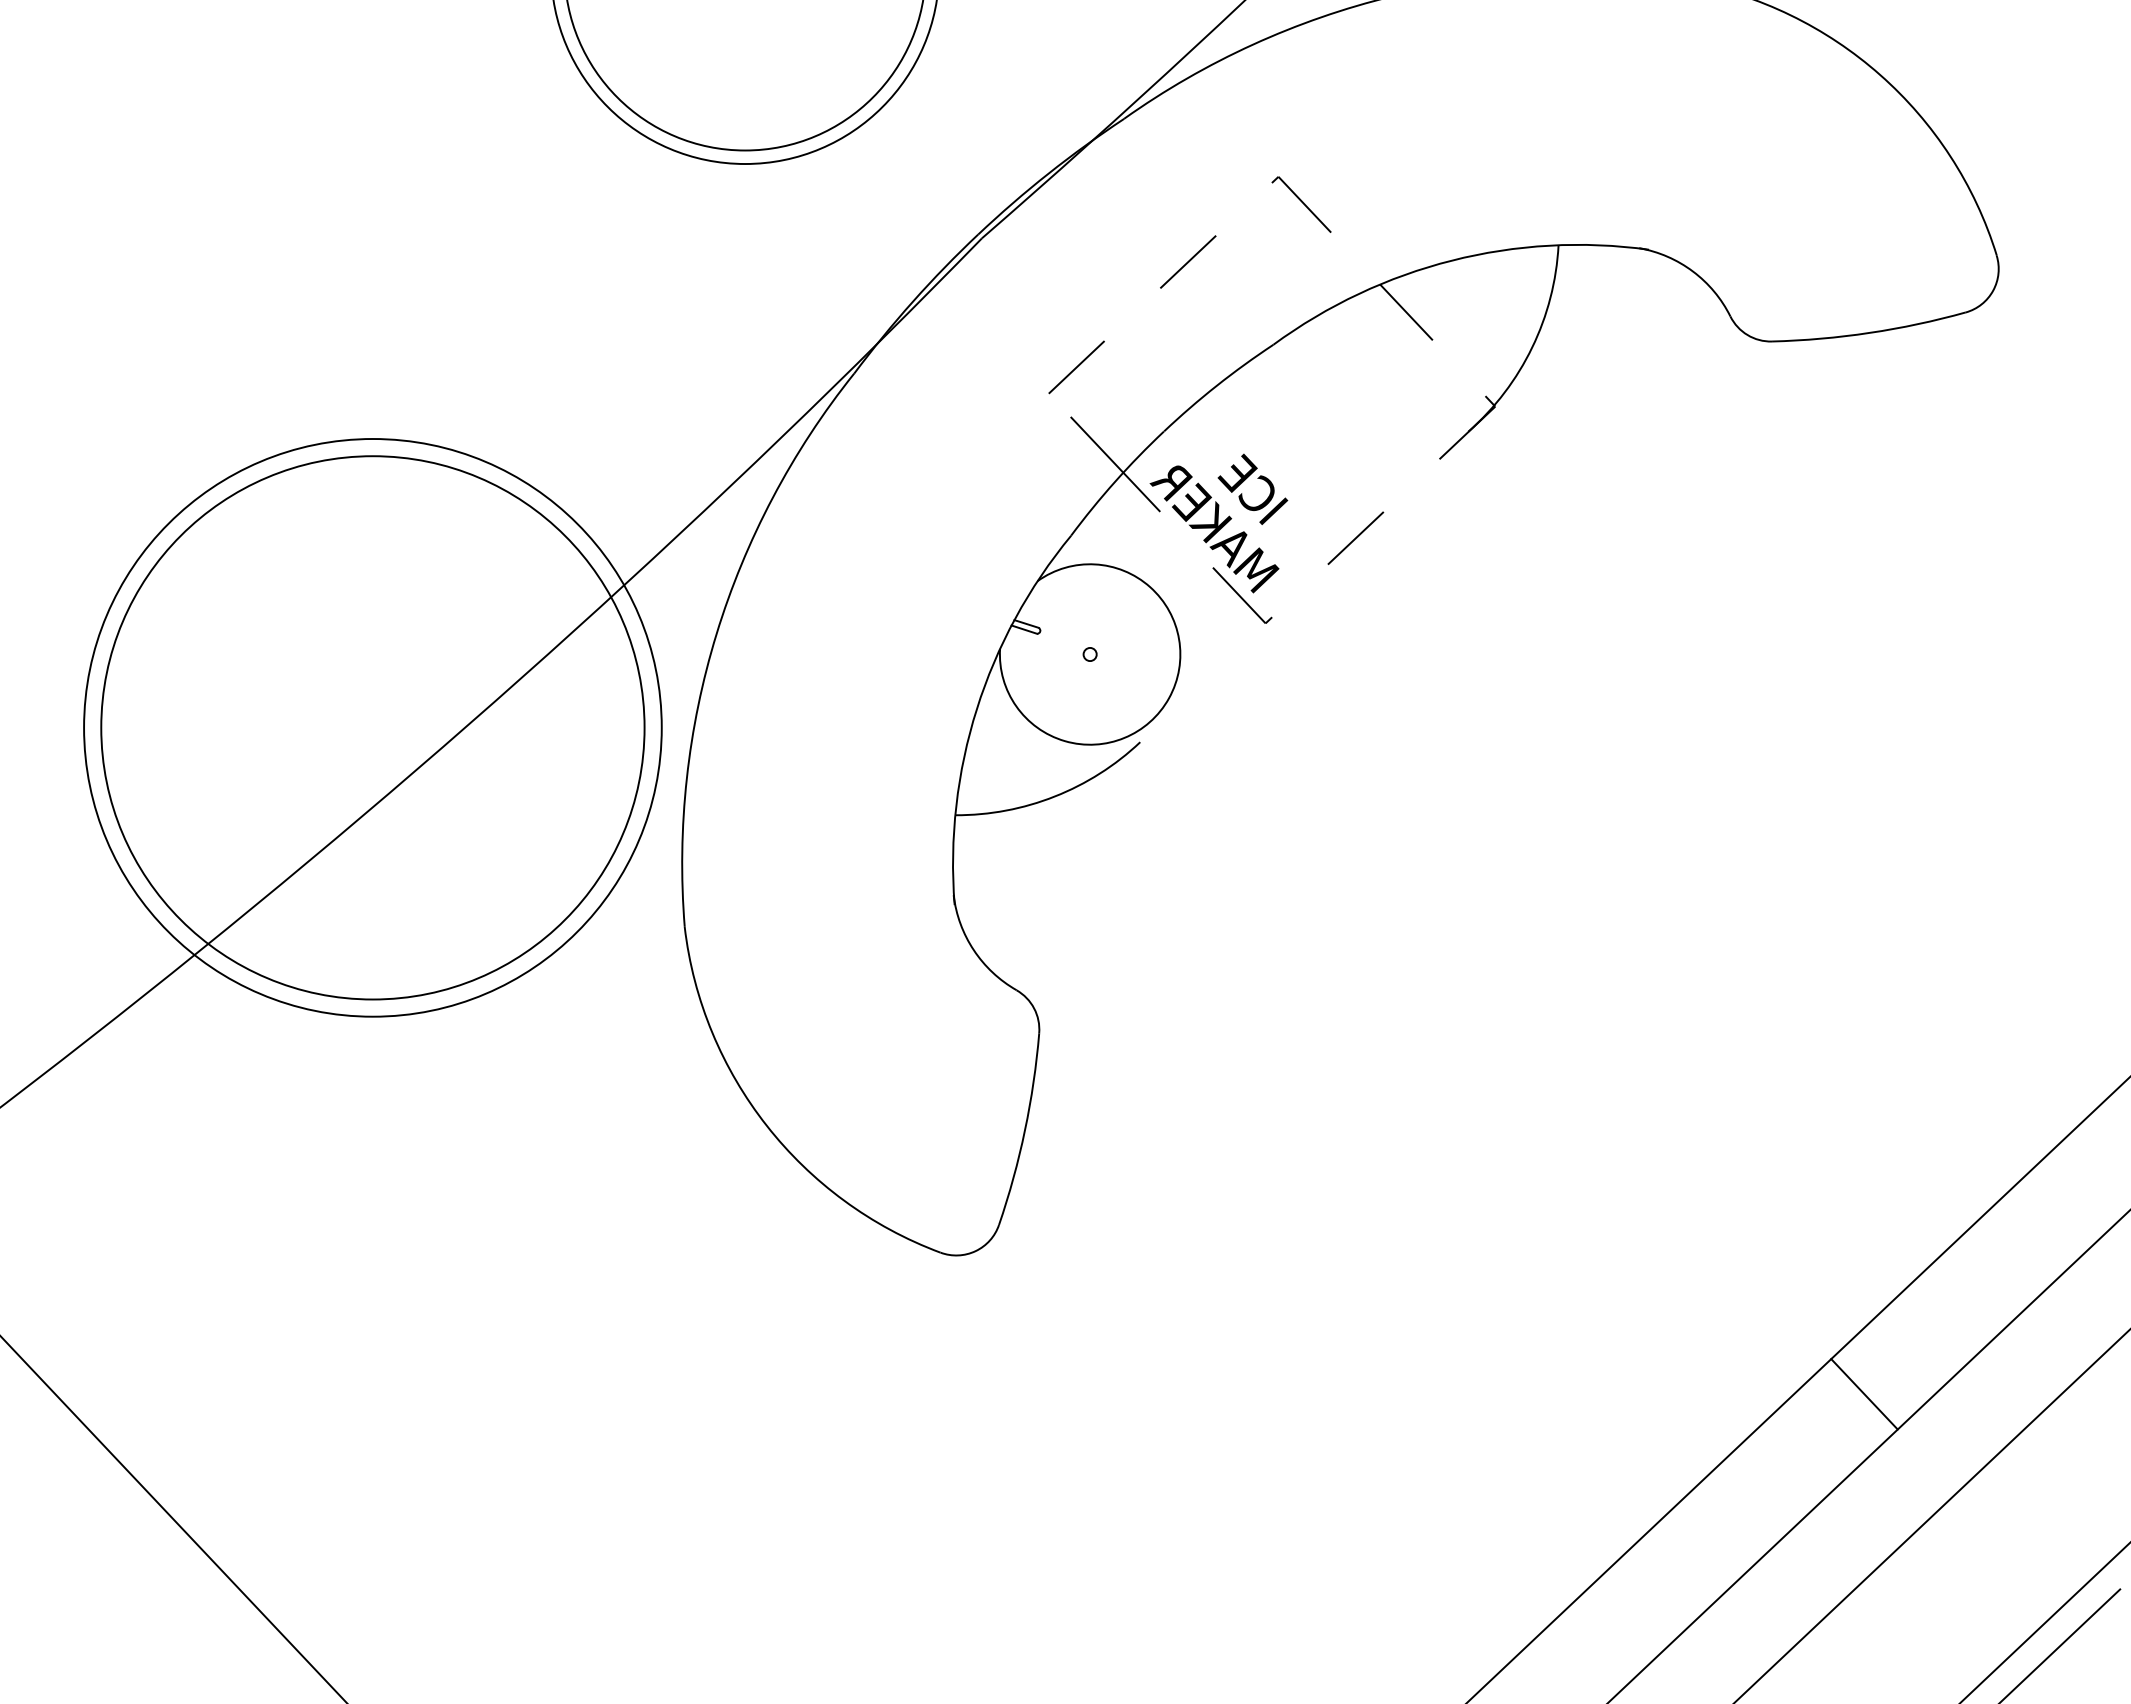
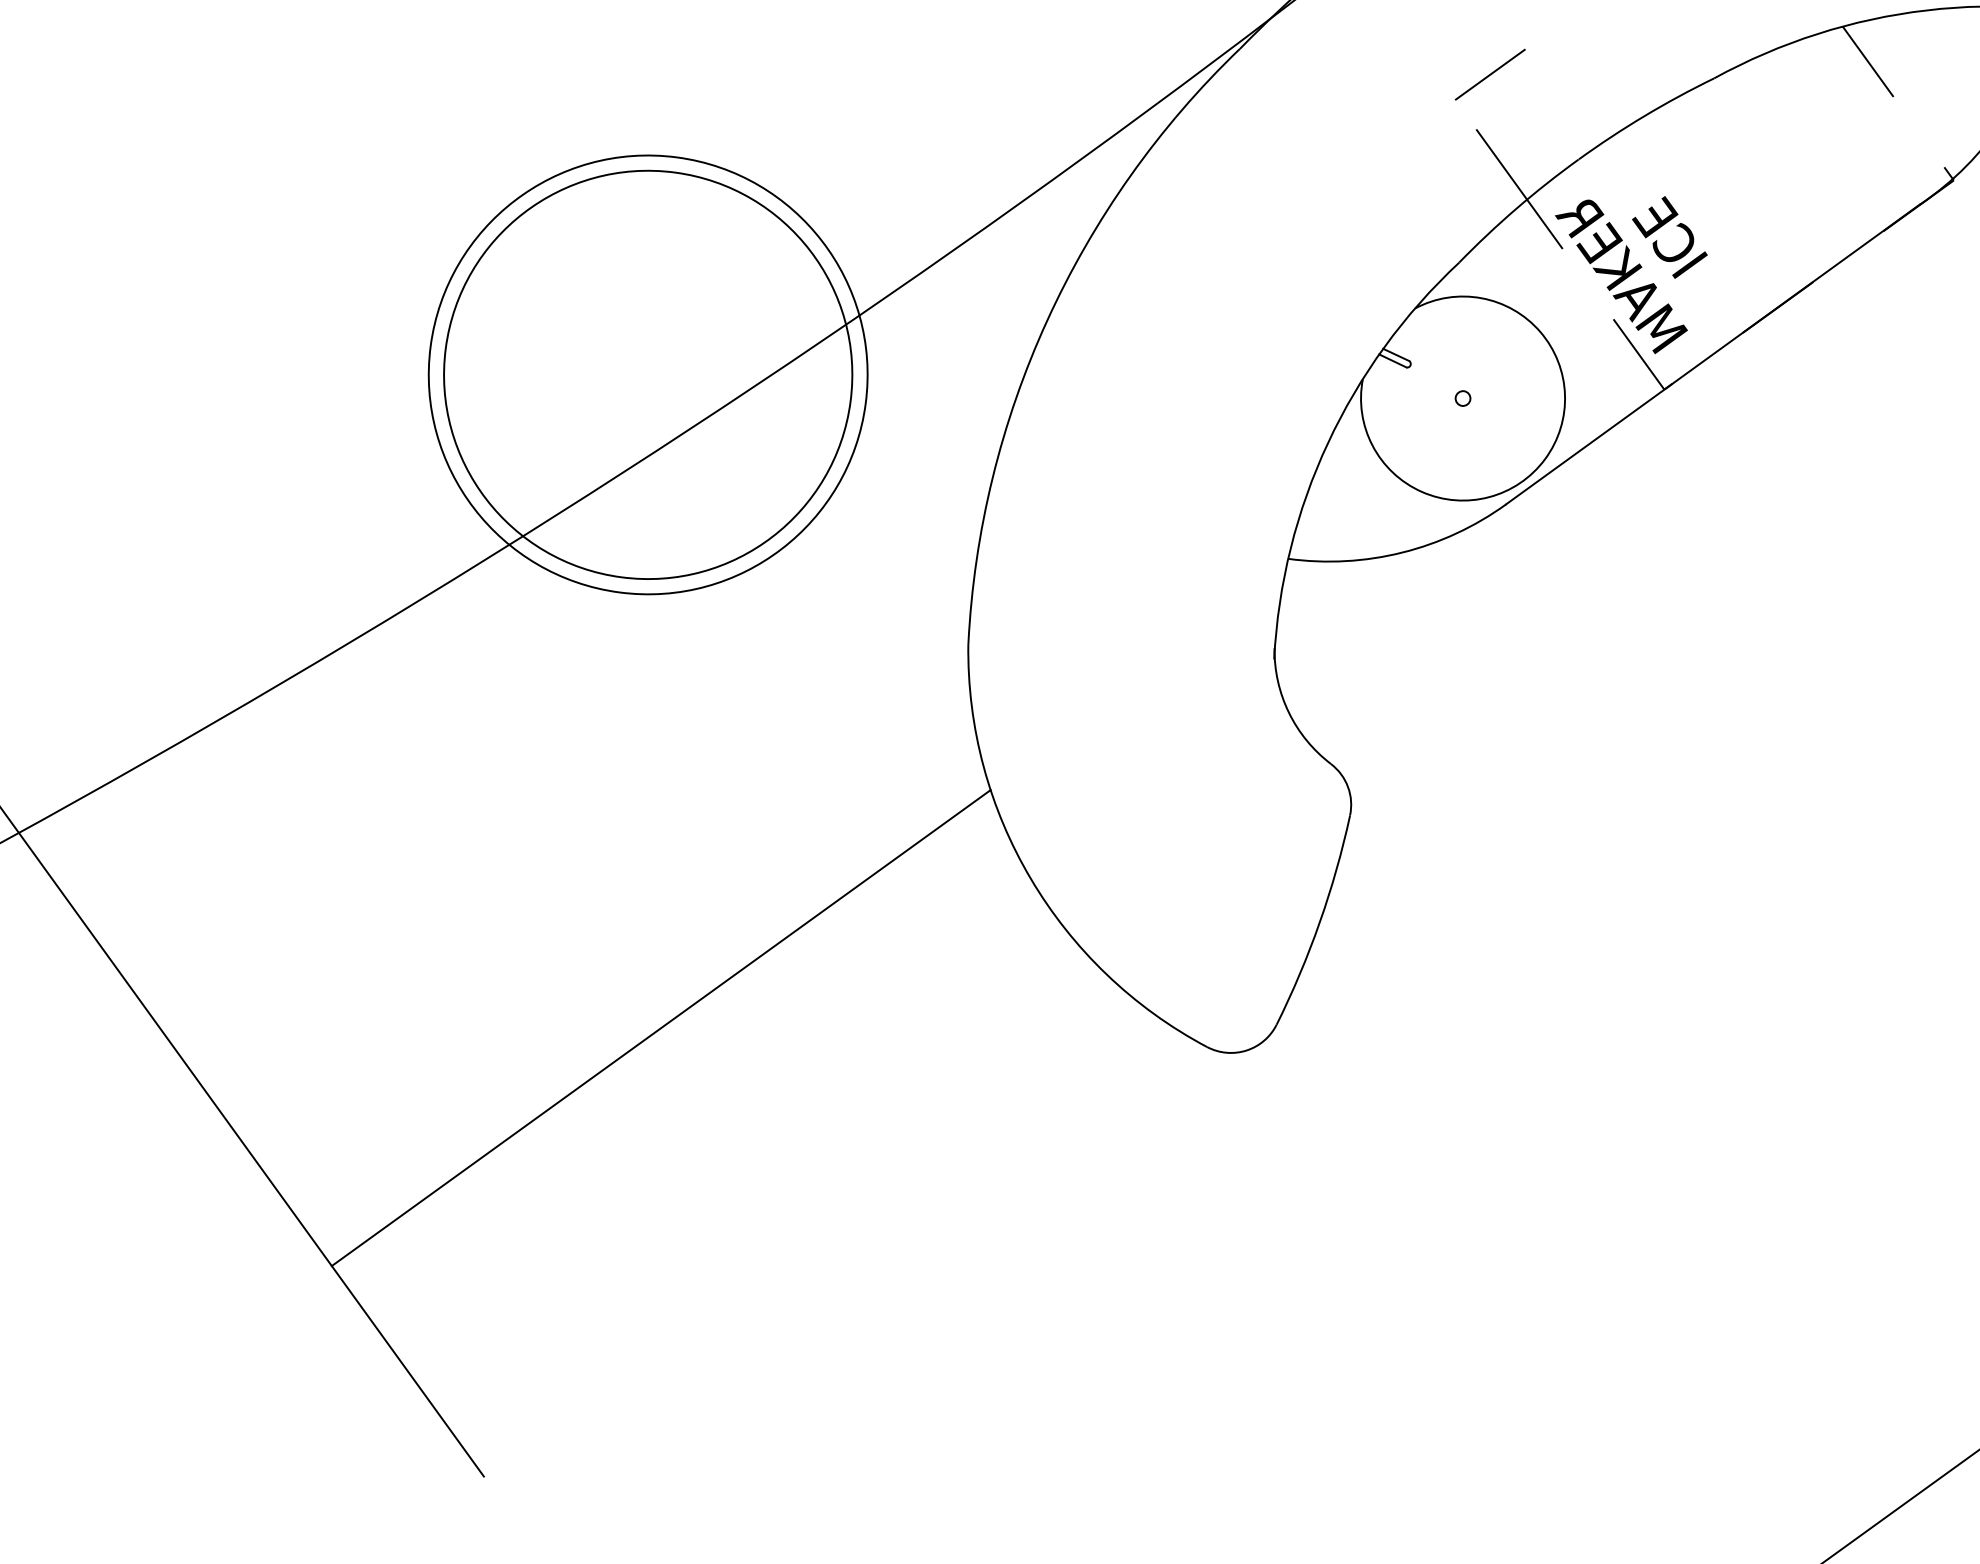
line: (1304, 586) -> (1713, 353), added
circle: (372, 727) -> (647, 374), size x0.62
circle: (372, 727) -> (647, 374), size x0.71
line: (459, 1298) -> (661, 1027), added

